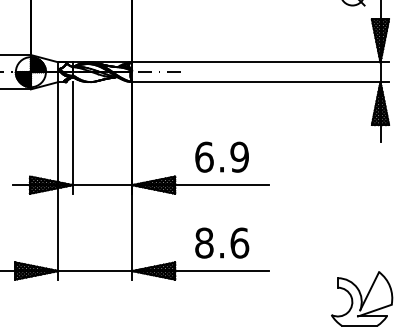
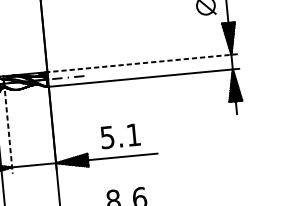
line: (260, 62) -> (142, 63), solid -> dashed
line: (72, 137) -> (8, 132), solid -> dashed
text: (221, 156) -> (120, 135), 6.9 -> 5.1

